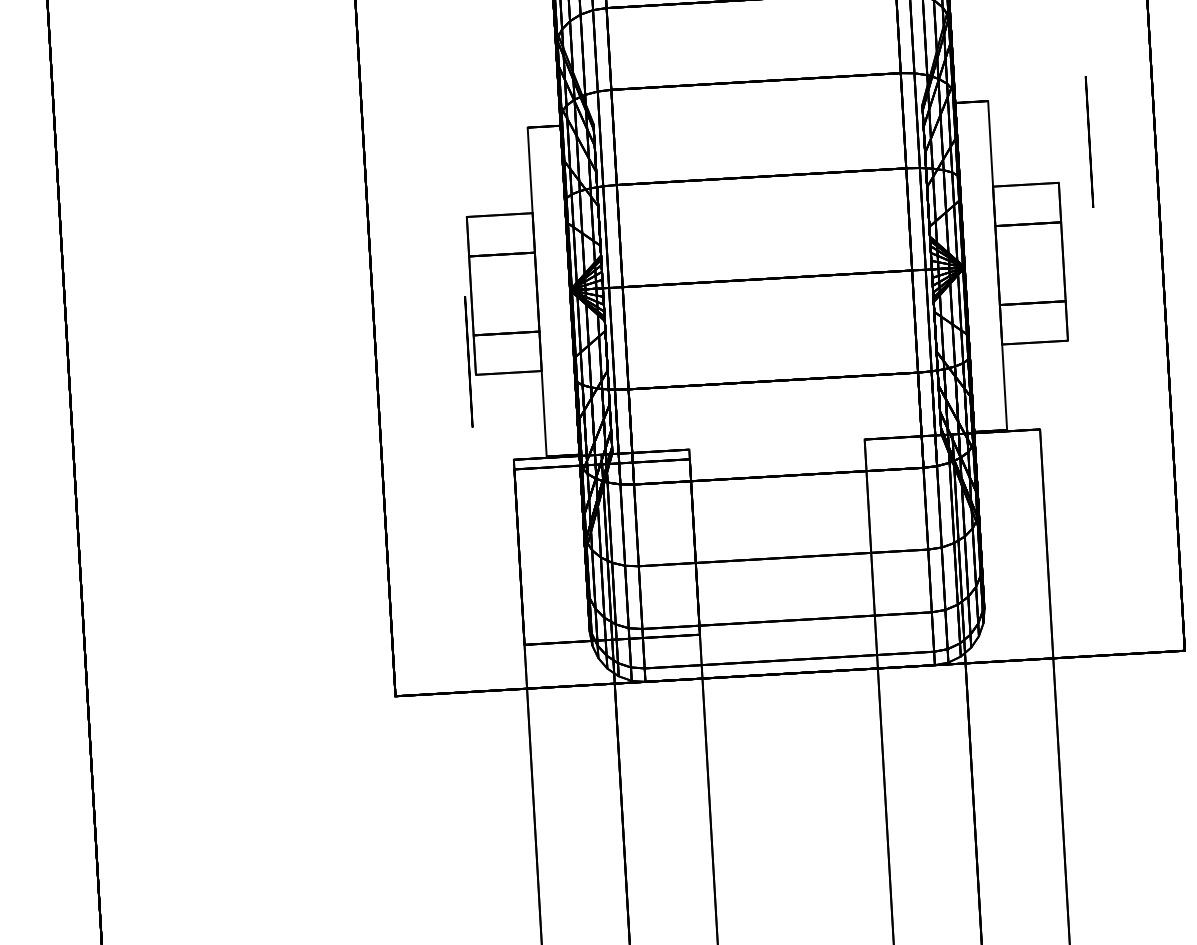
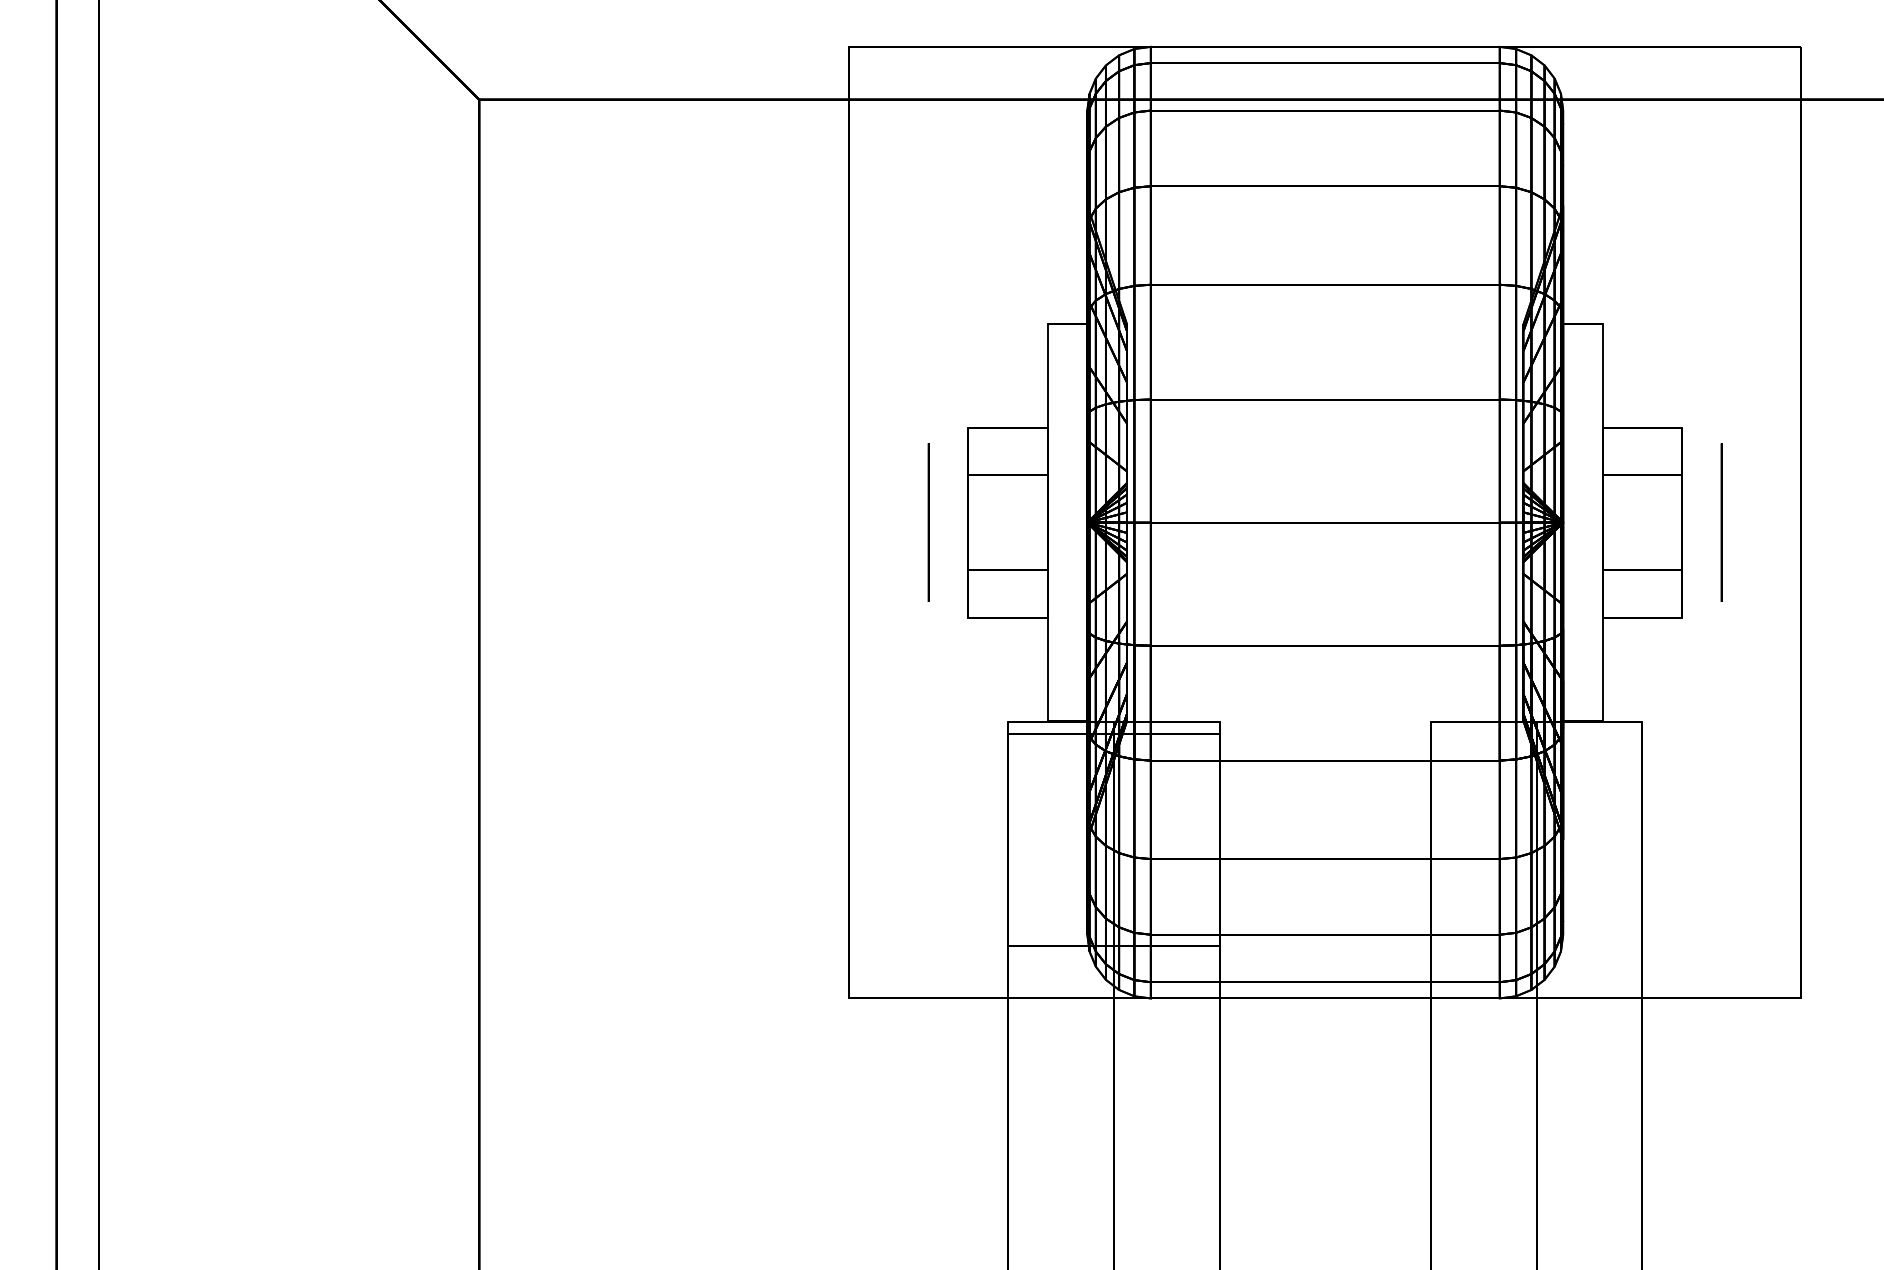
circle: (1089, 141) -> (1721, 522), moved
circle: (468, 361) -> (928, 522), moved

